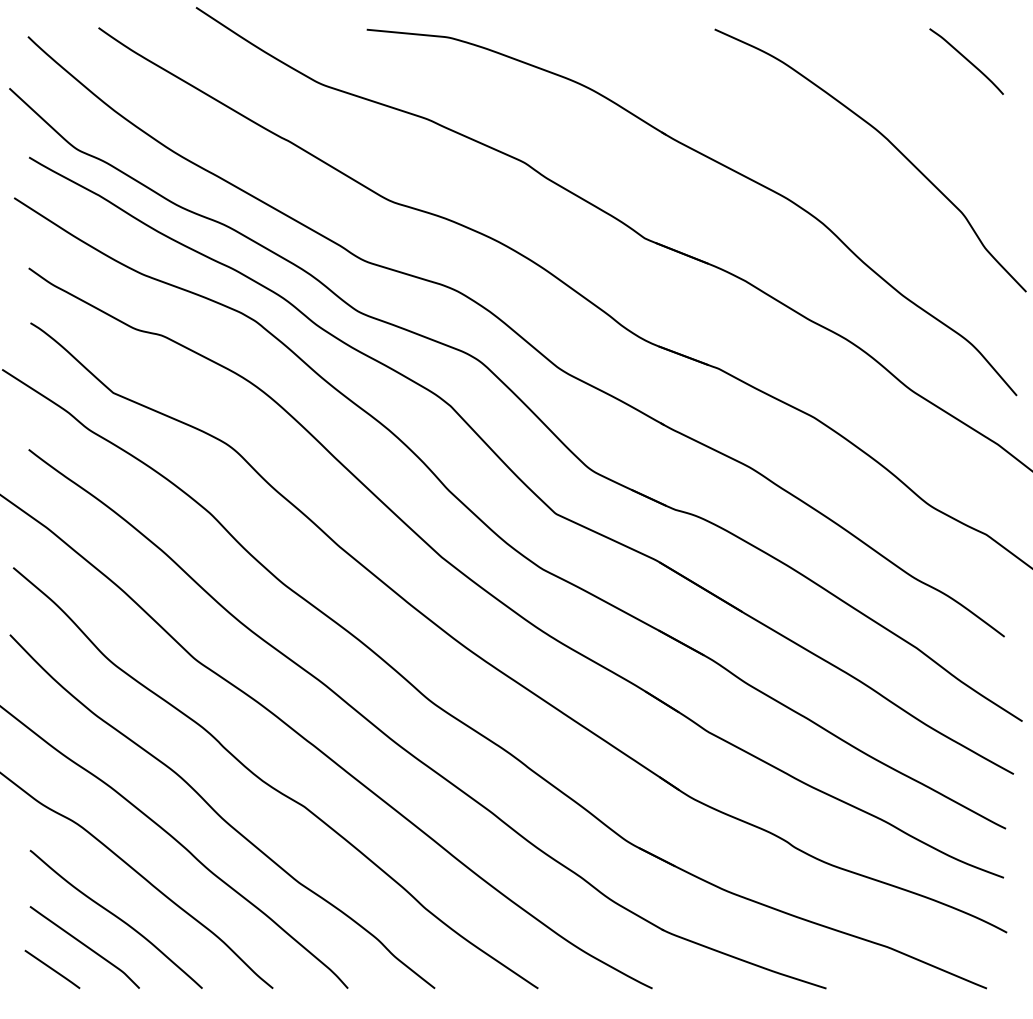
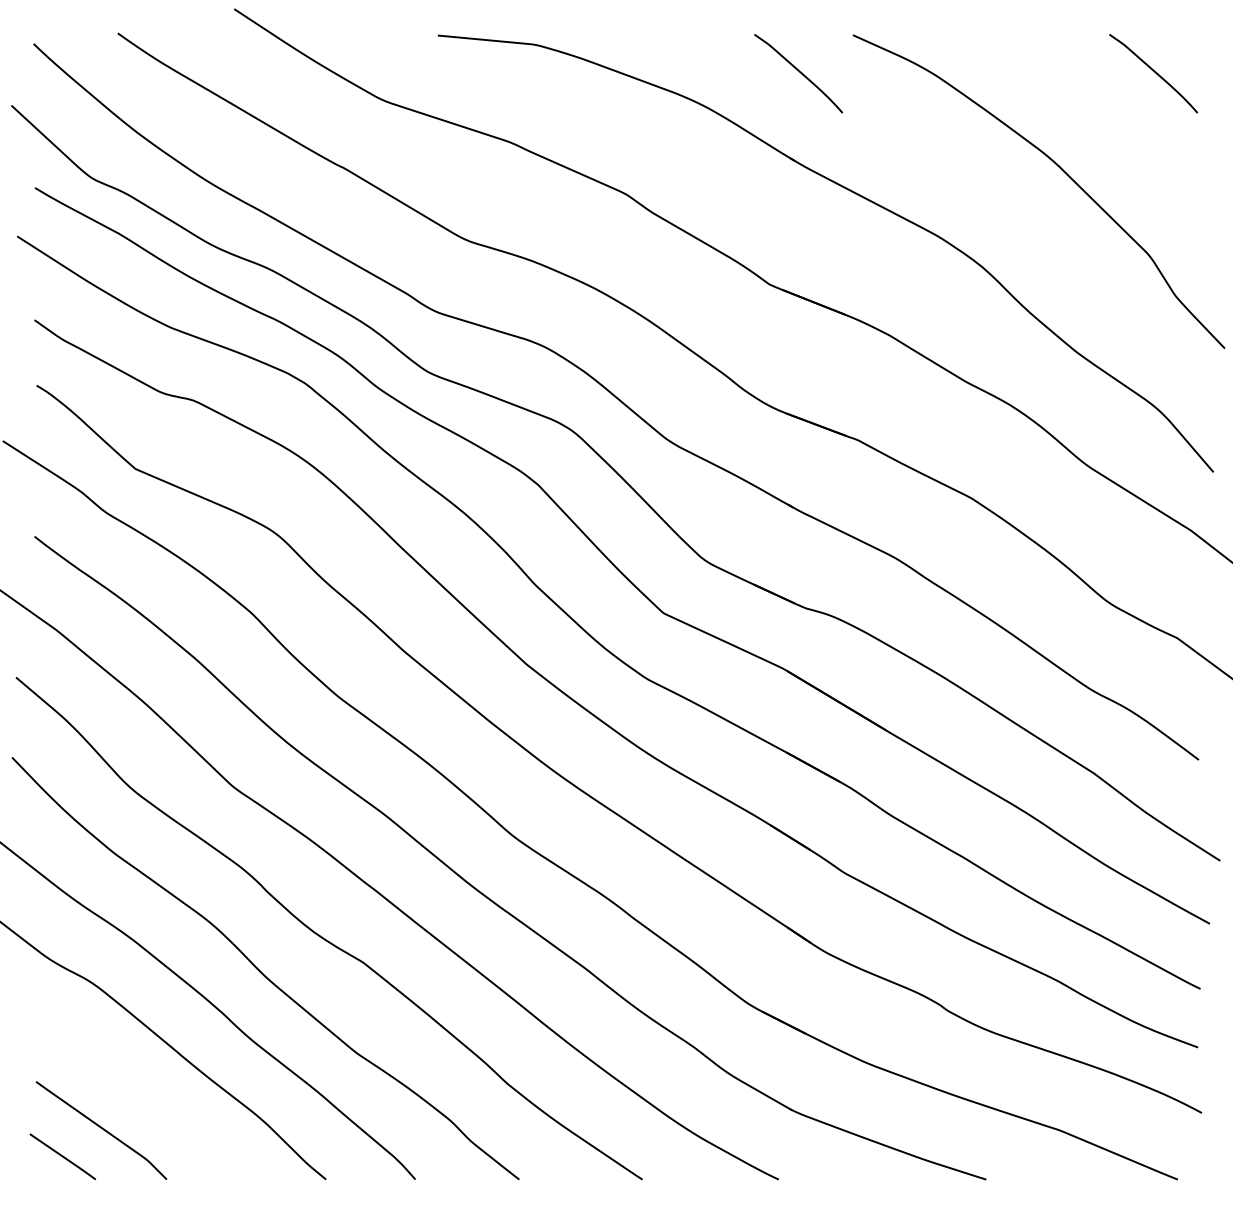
curve: (669, 60) -> (799, 72), added
curve: (116, 918) -> (139, 1095), removed

